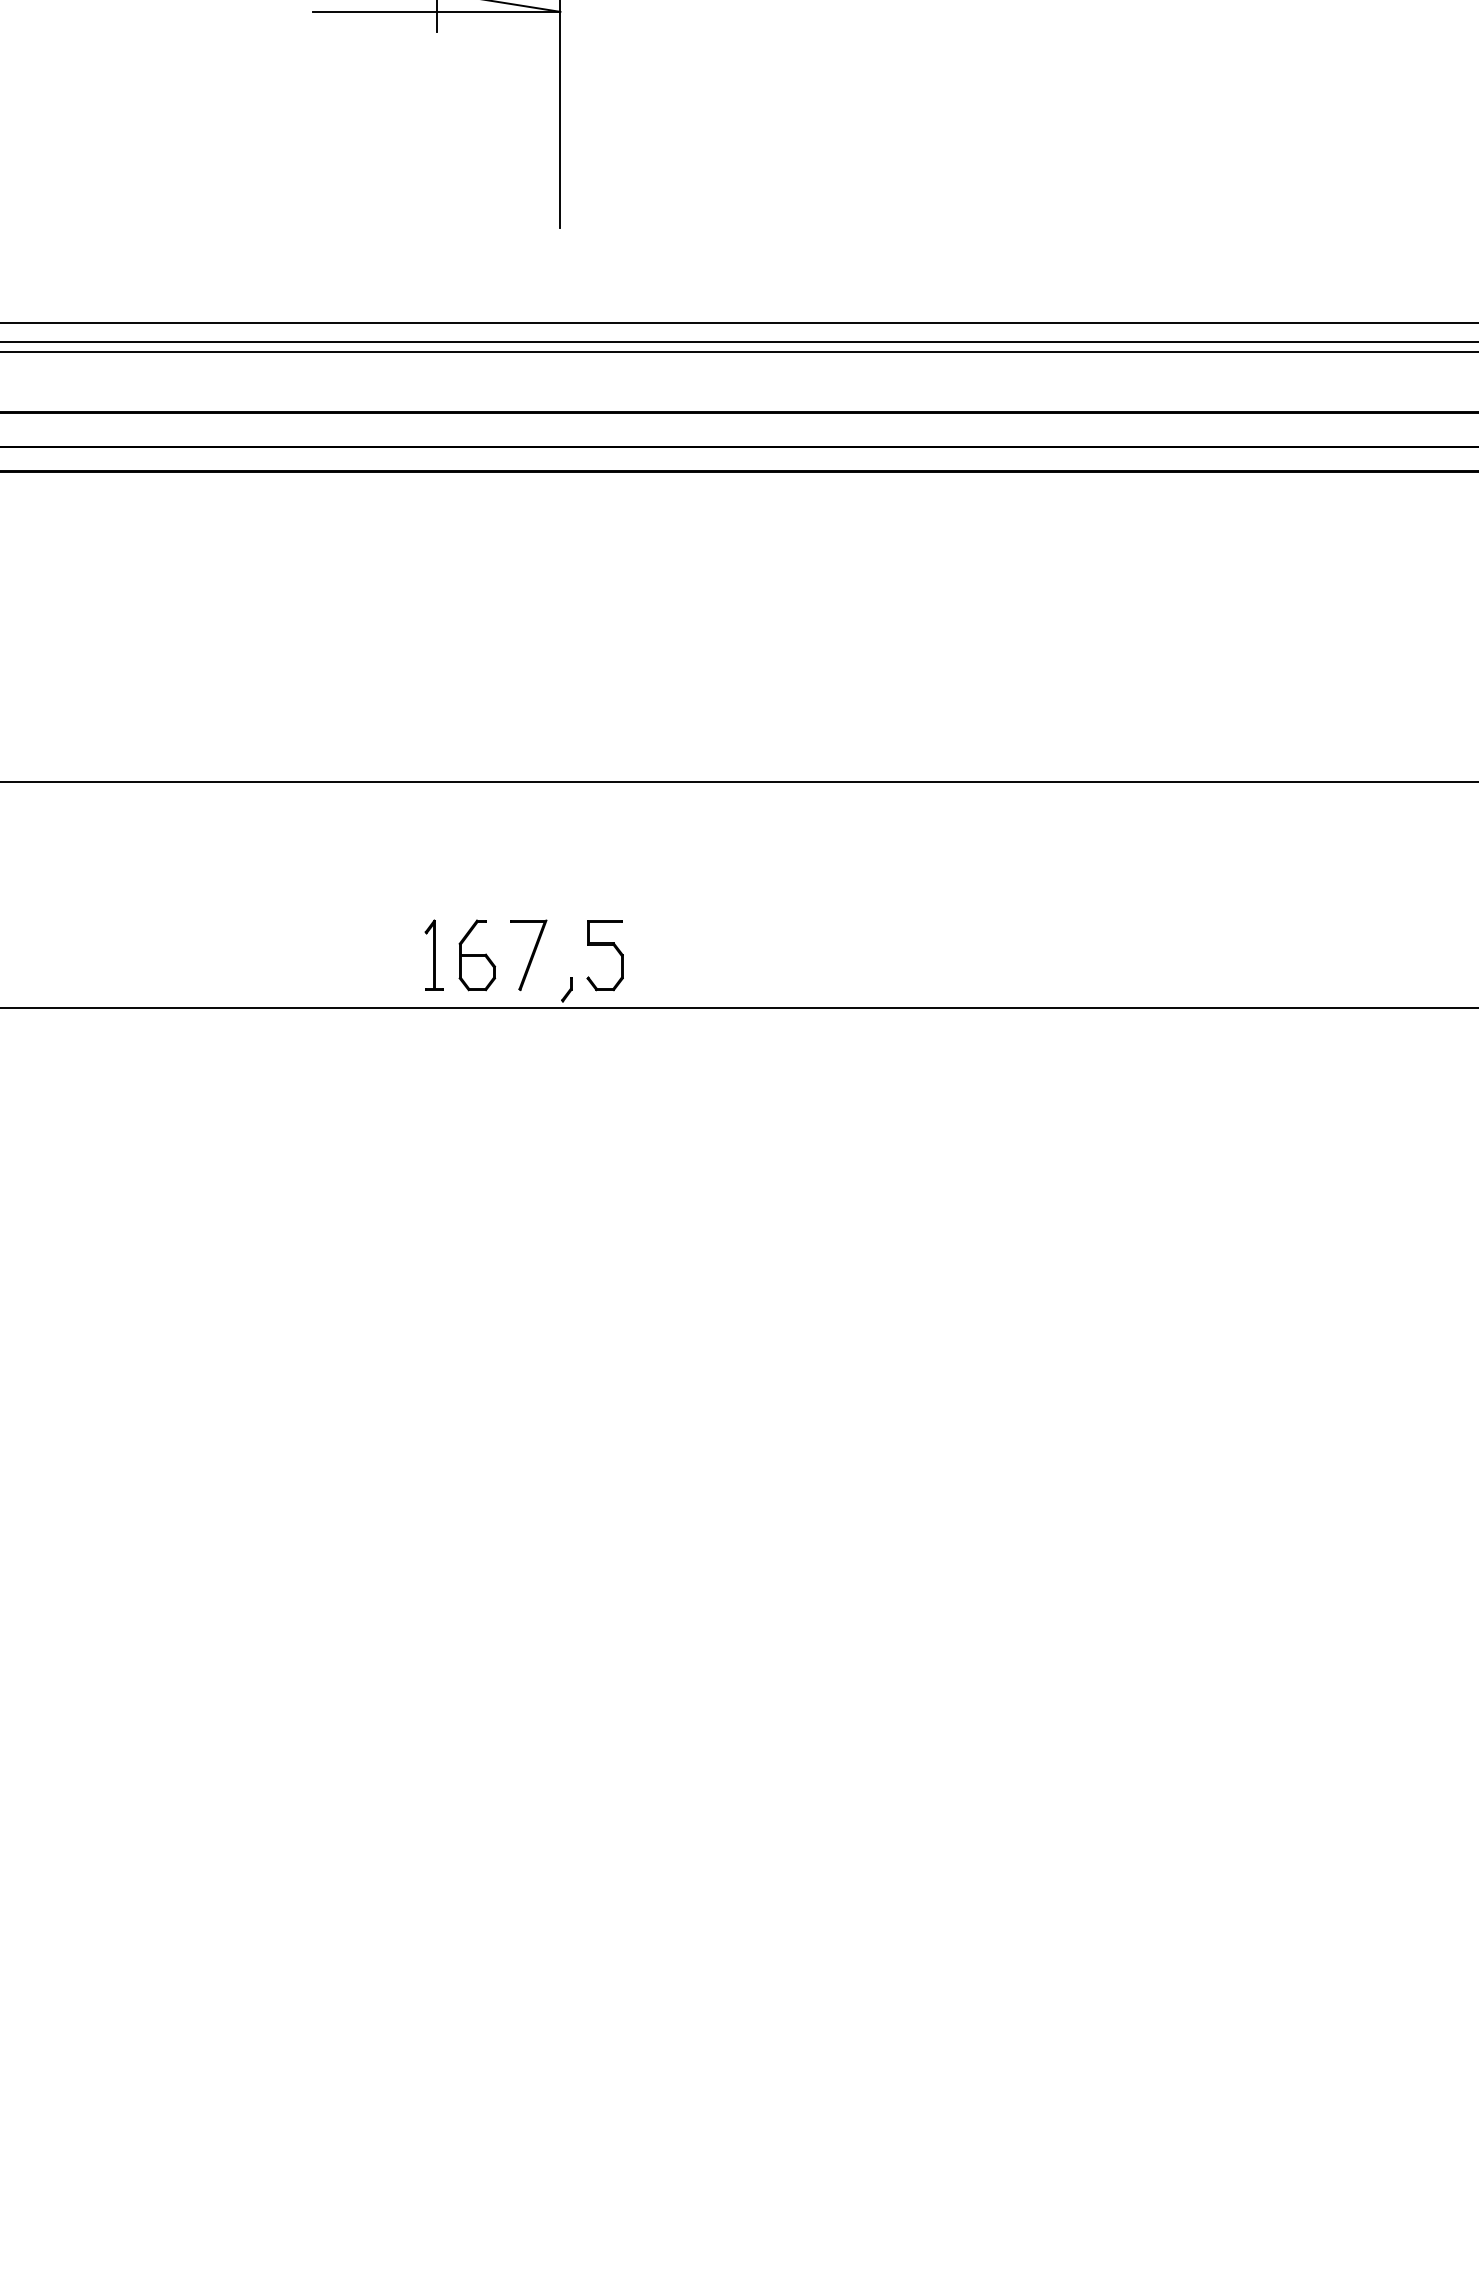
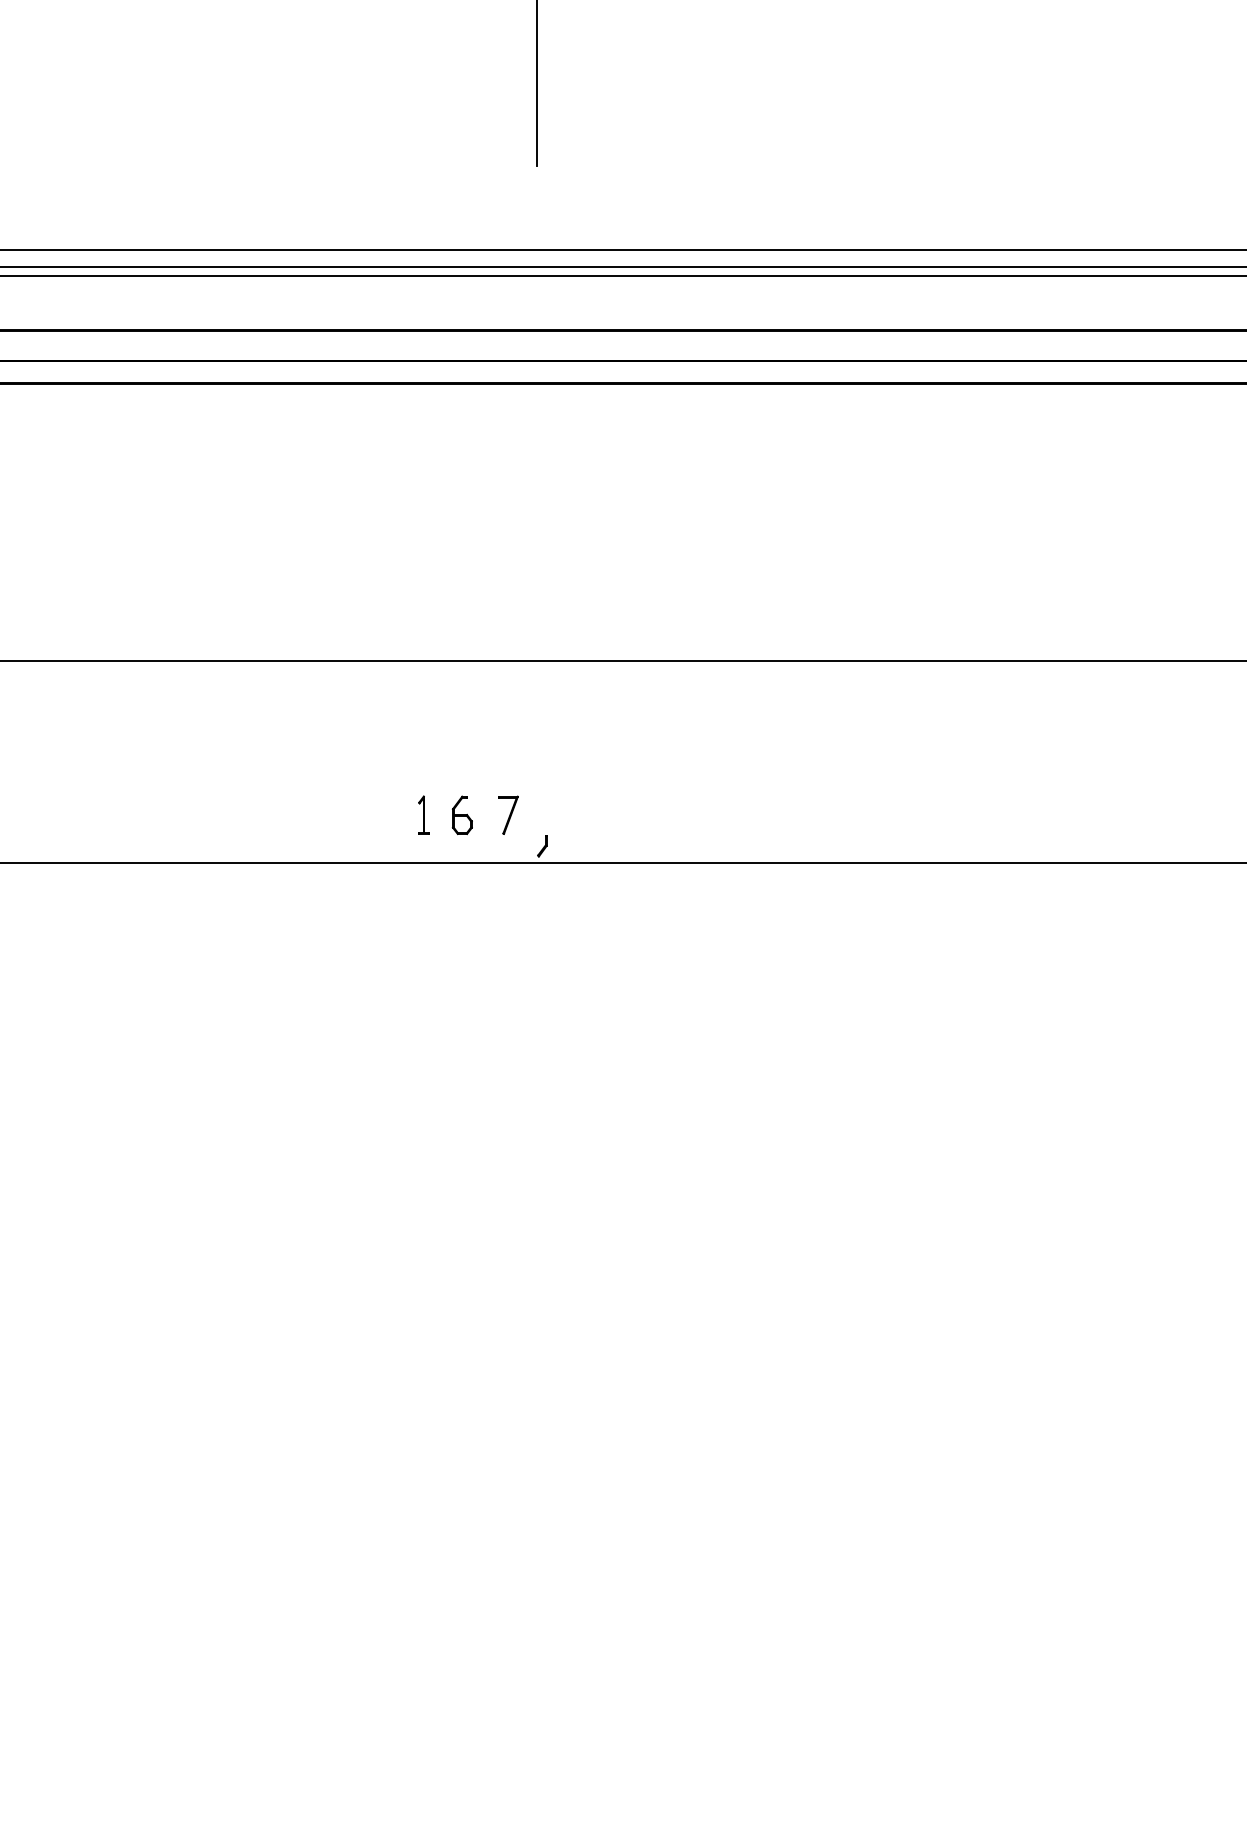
part: (604, 945) -> (576, 806), removed
part: (433, 954) -> (423, 814), size x0.6
part: (477, 955) -> (462, 815), size x0.6
part: (528, 955) -> (508, 815), size x0.6

